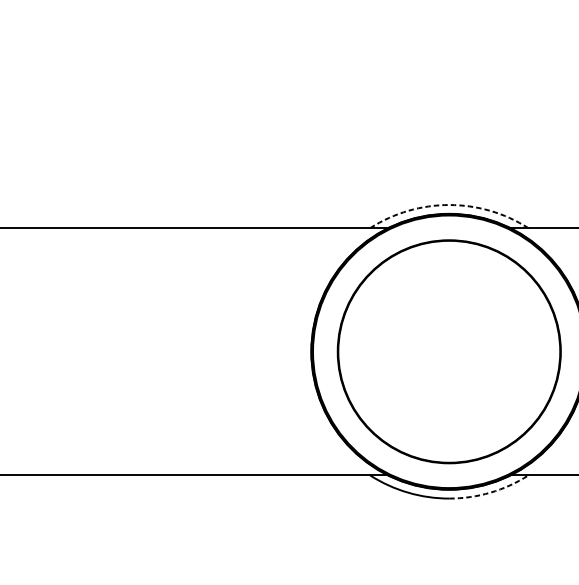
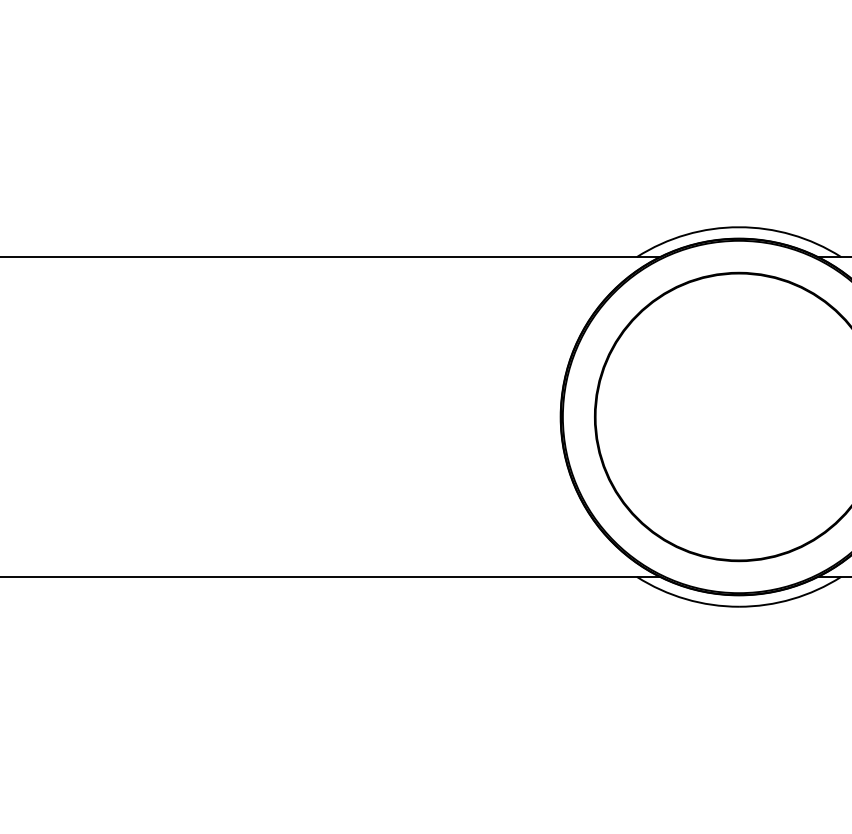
arc: (449, 205) -> (739, 227), dashed -> solid
arc: (490, 492) -> (792, 599), dashed -> solid

